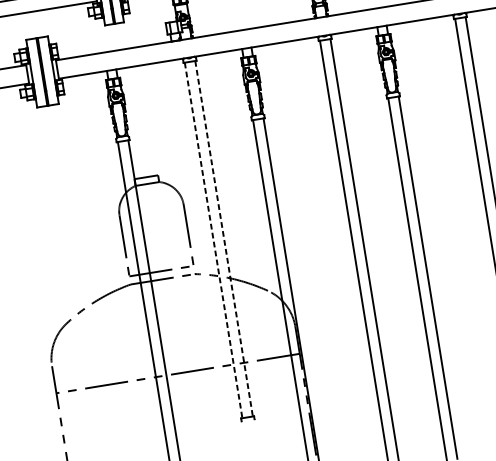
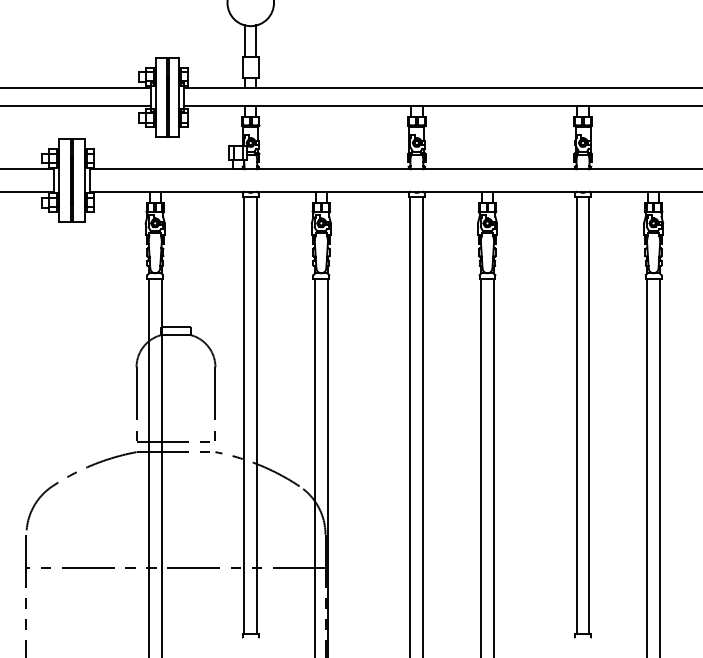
line: (224, 238) -> (257, 415), dashed -> solid
line: (213, 240) -> (244, 415), dashed -> solid

